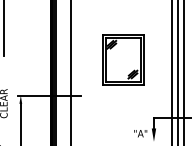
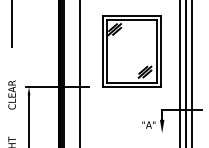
part: (123, 60) -> (131, 51), size x1.43

